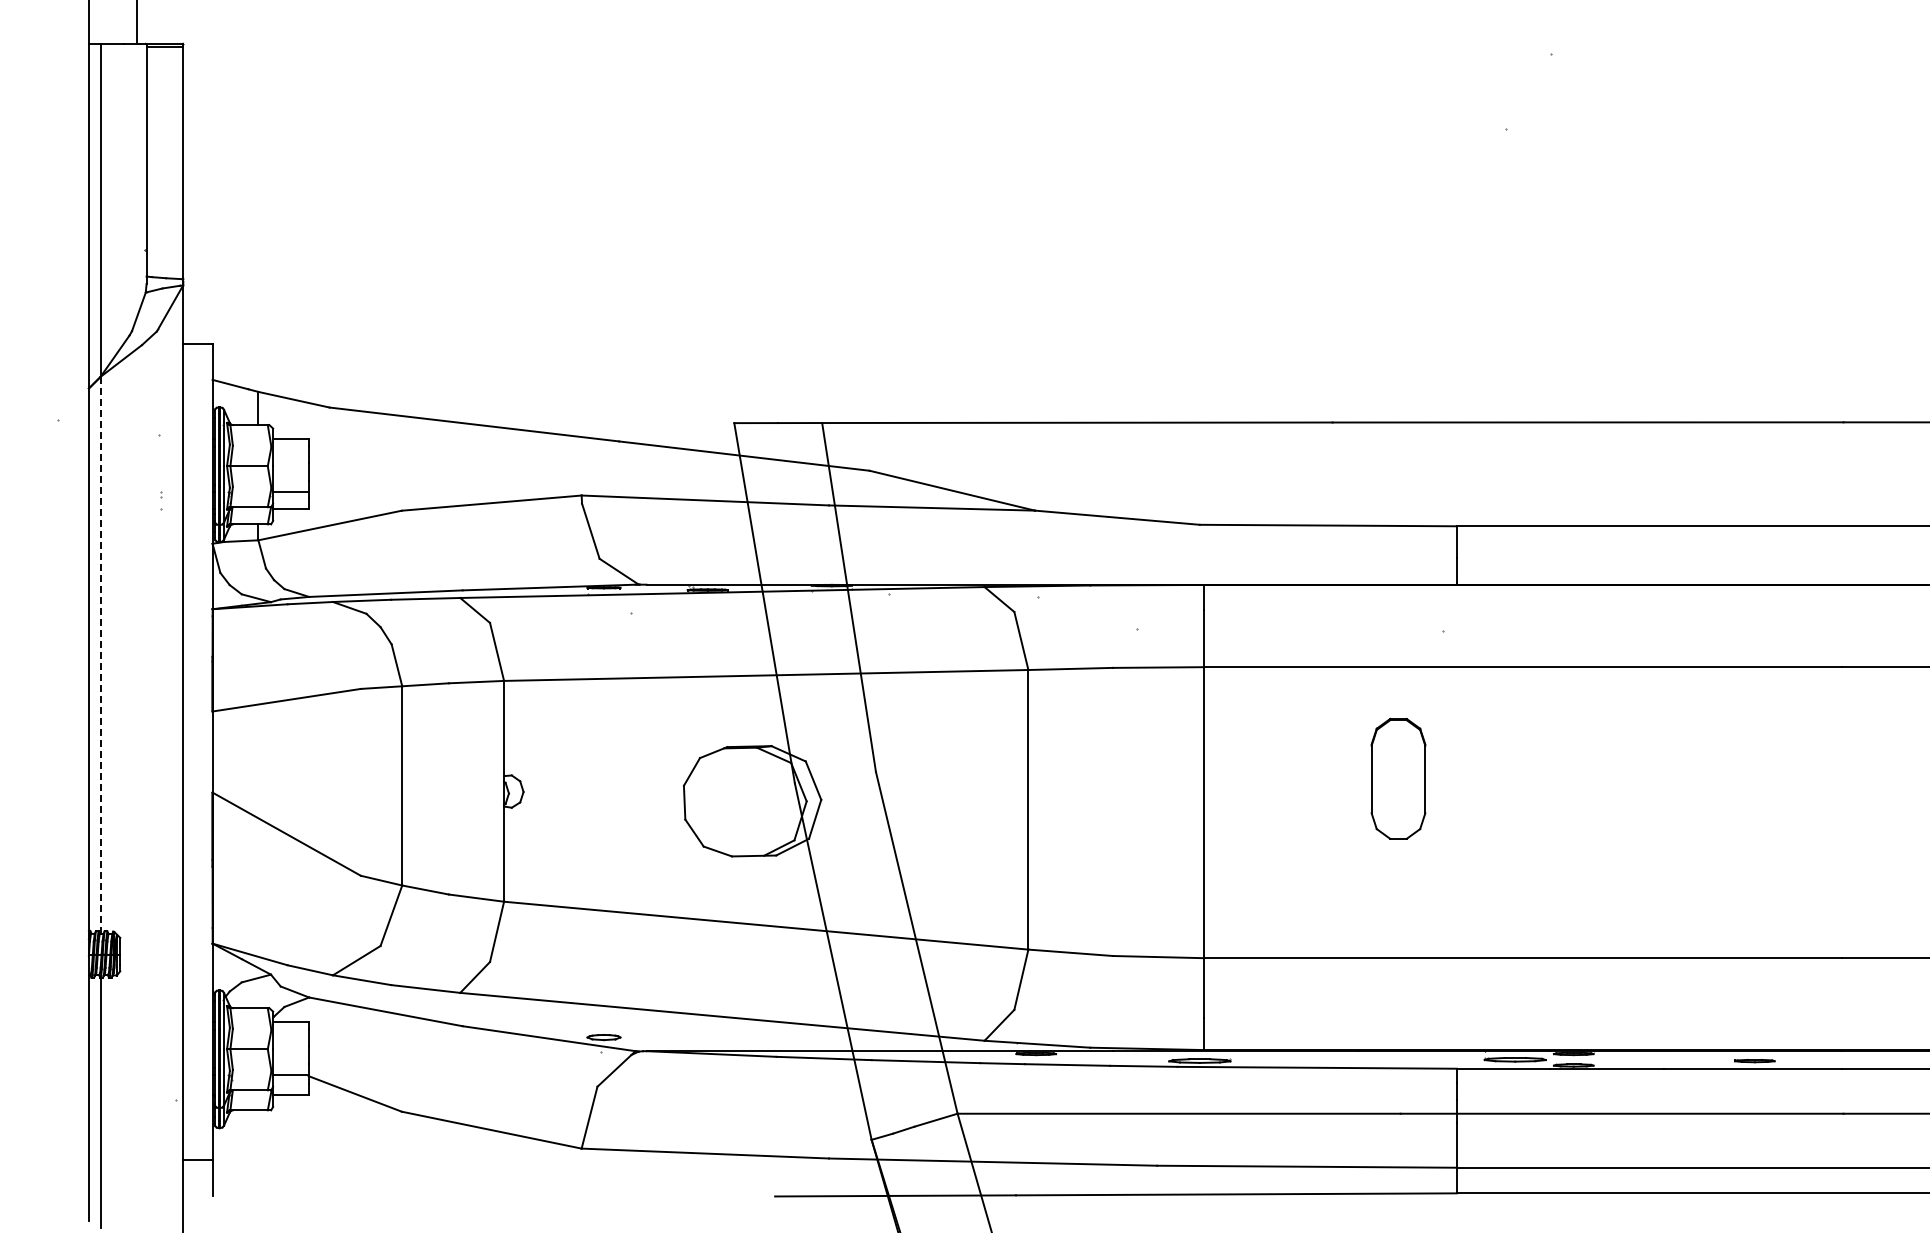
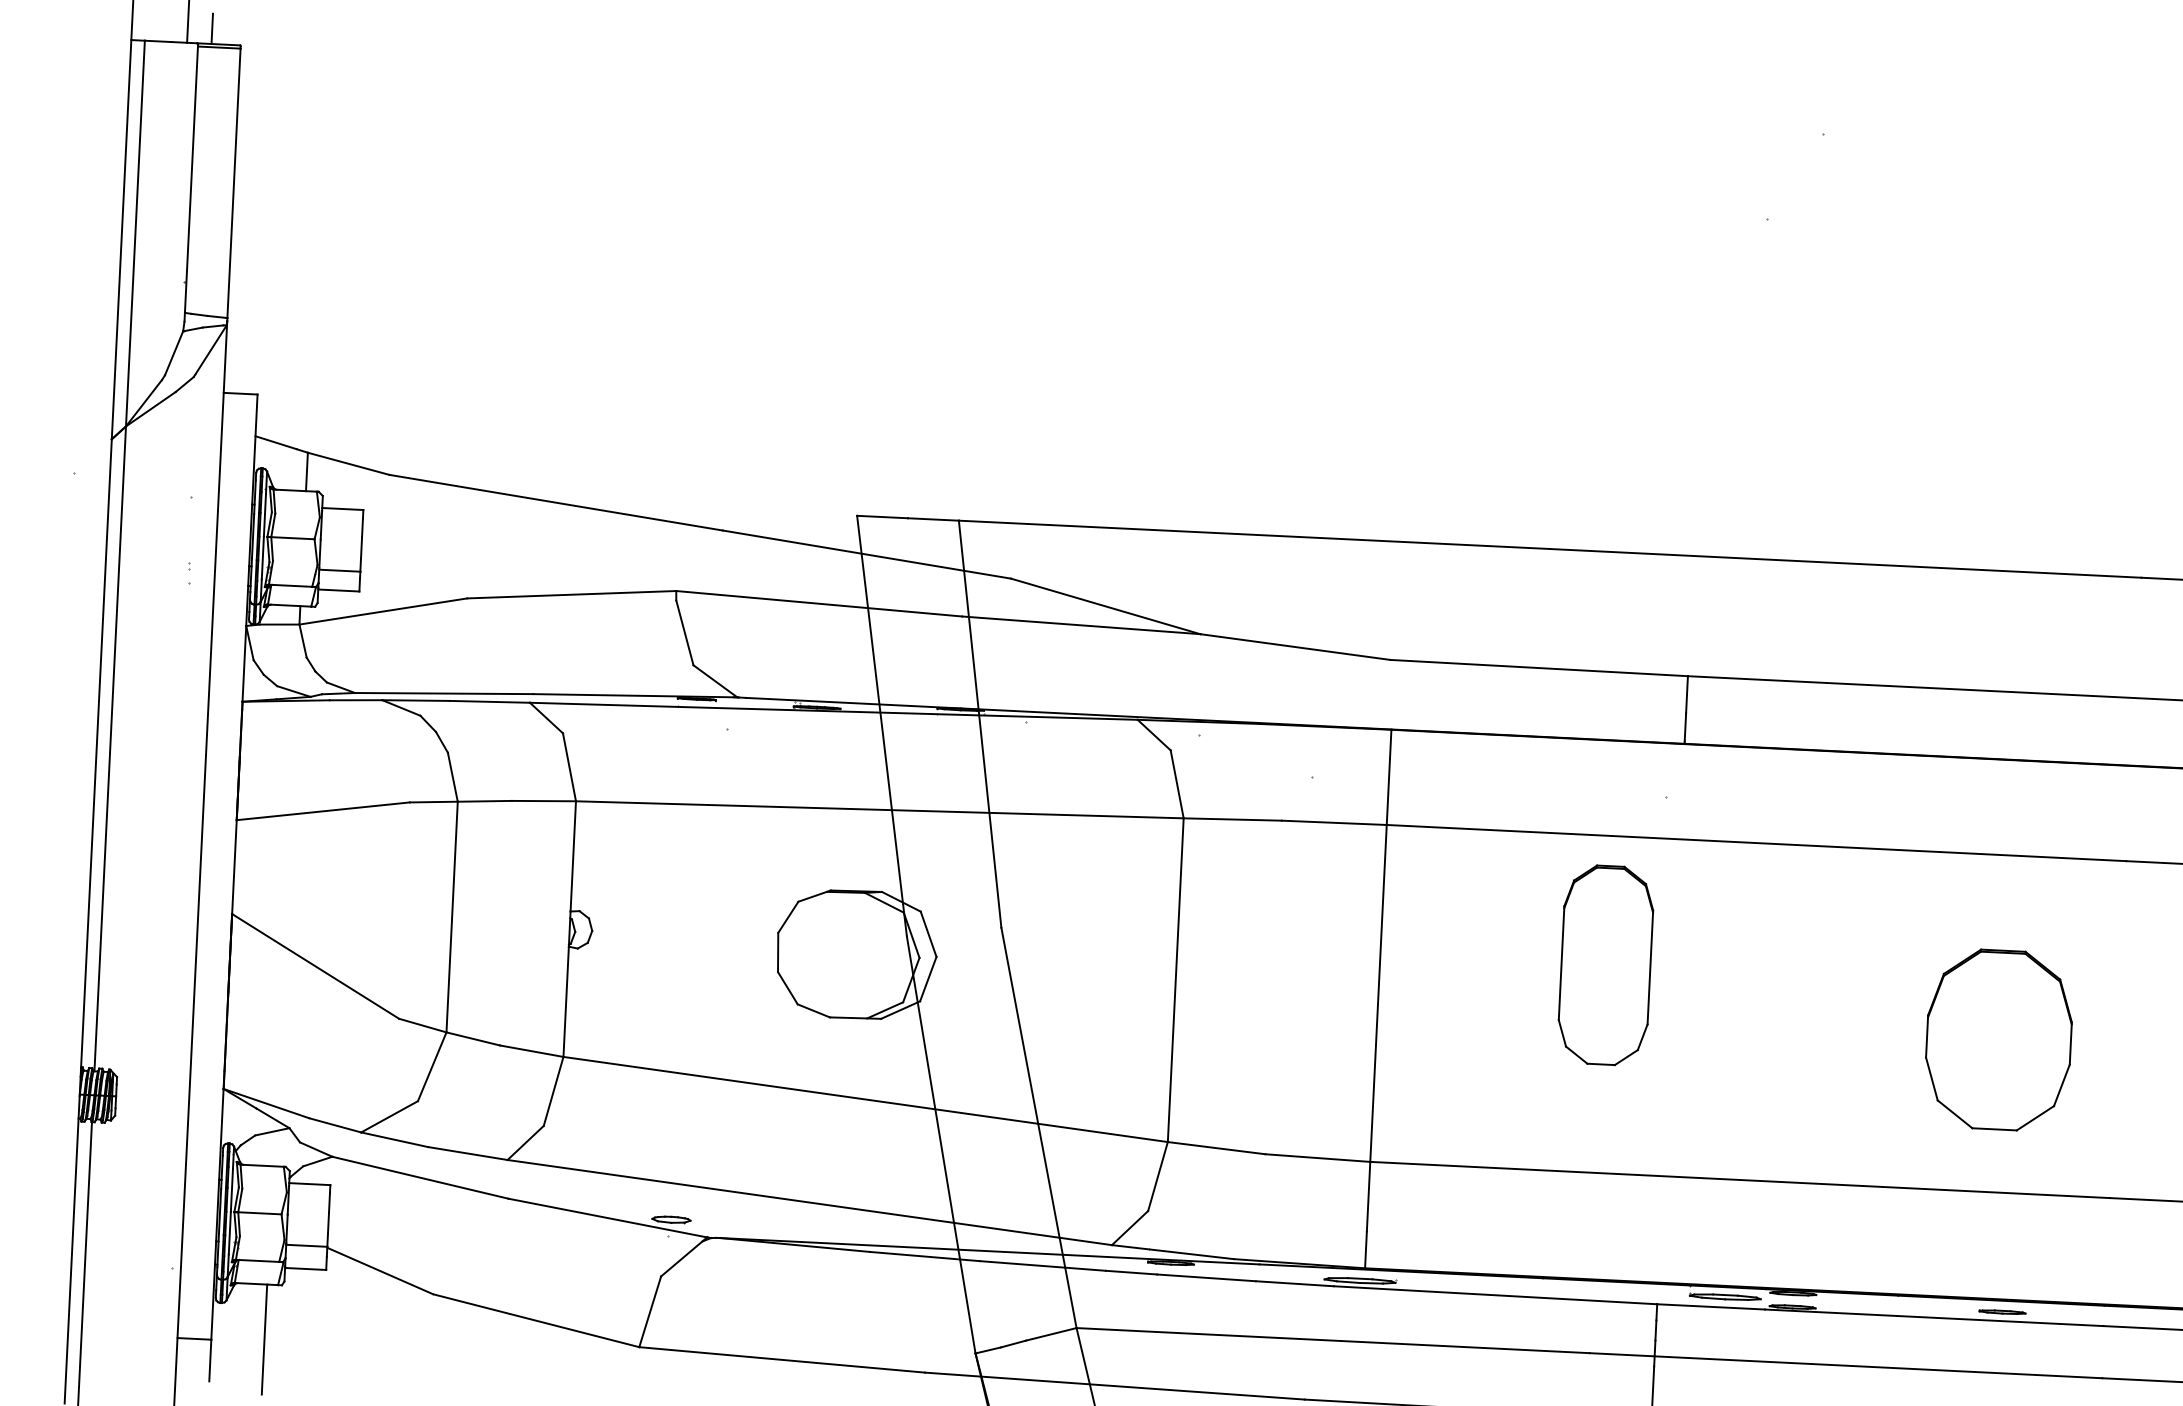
line: (158, 30) -> (212, 28), added
line: (100, 655) -> (110, 748), dashed -> solid
part: (1398, 778) -> (1606, 964), size x1.43
part: (1740, 826) -> (1999, 1039), added
line: (258, 1157) -> (264, 1339), added

